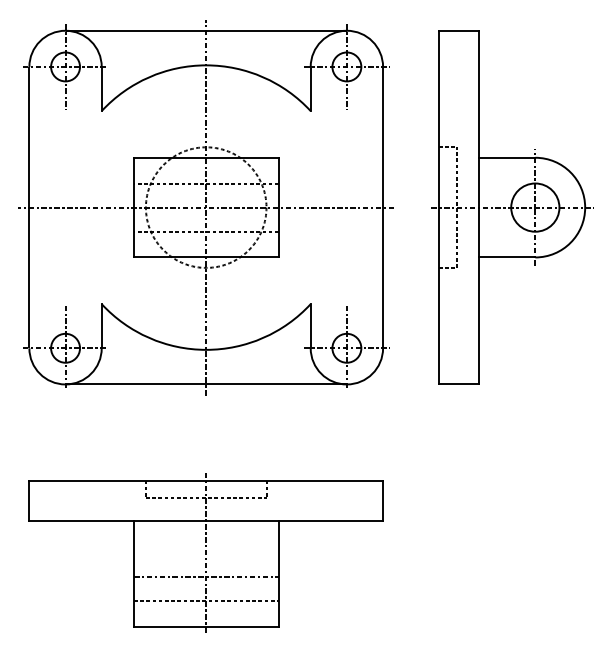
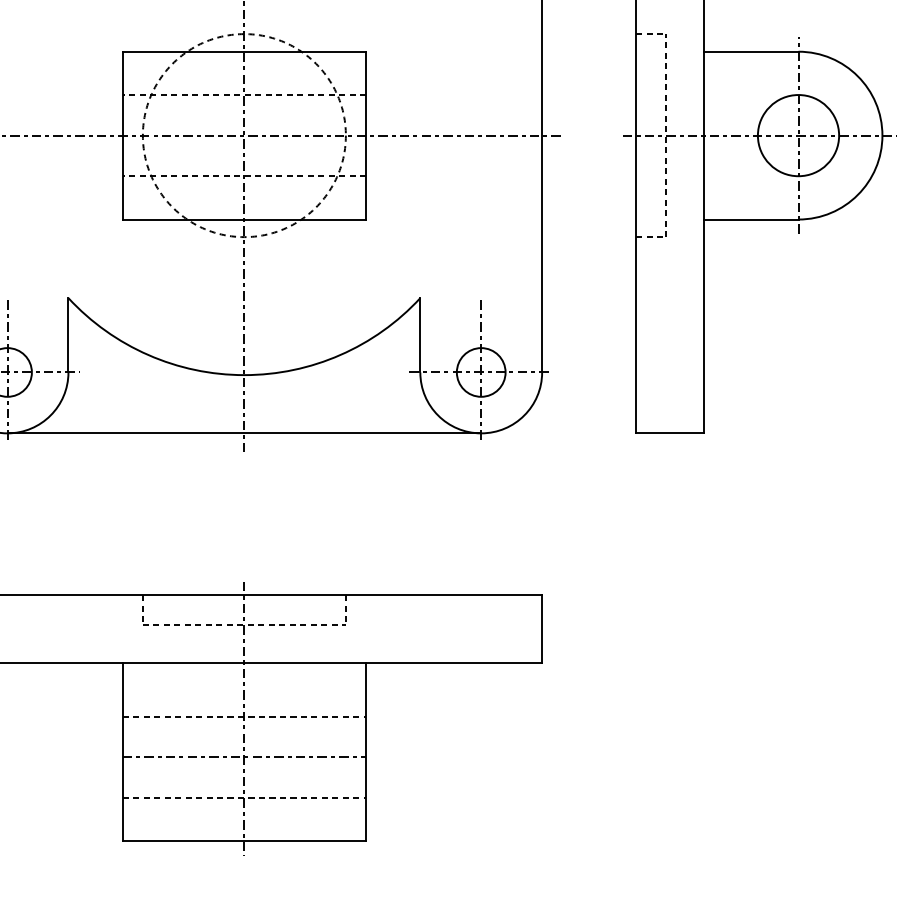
line: (205, 552) -> (243, 716), added

